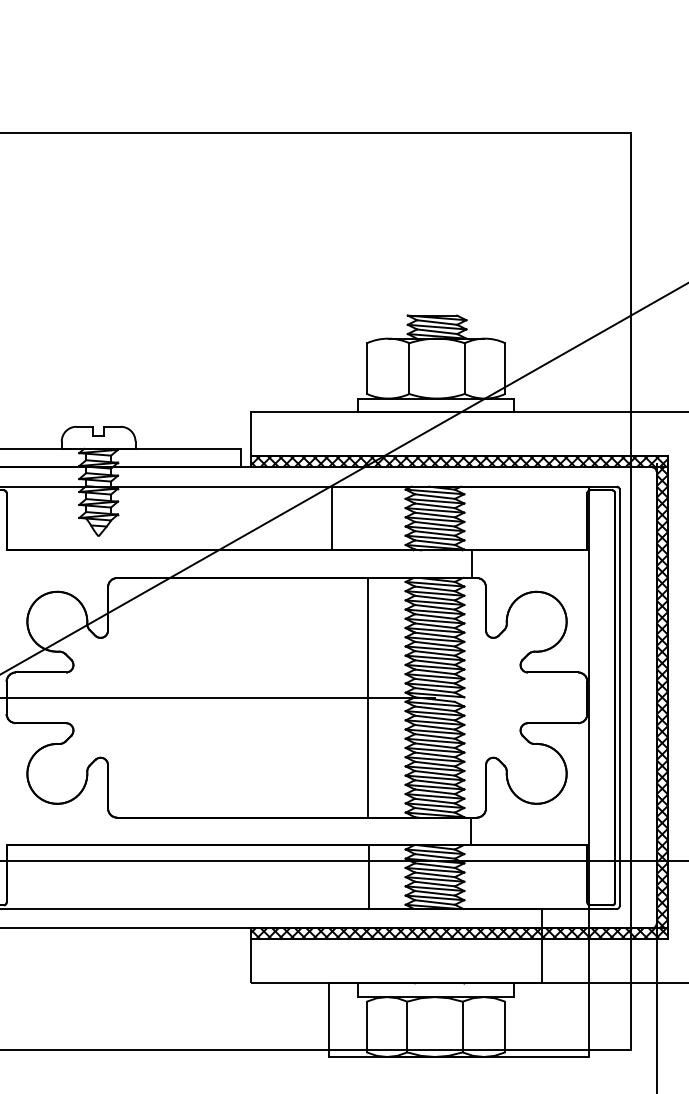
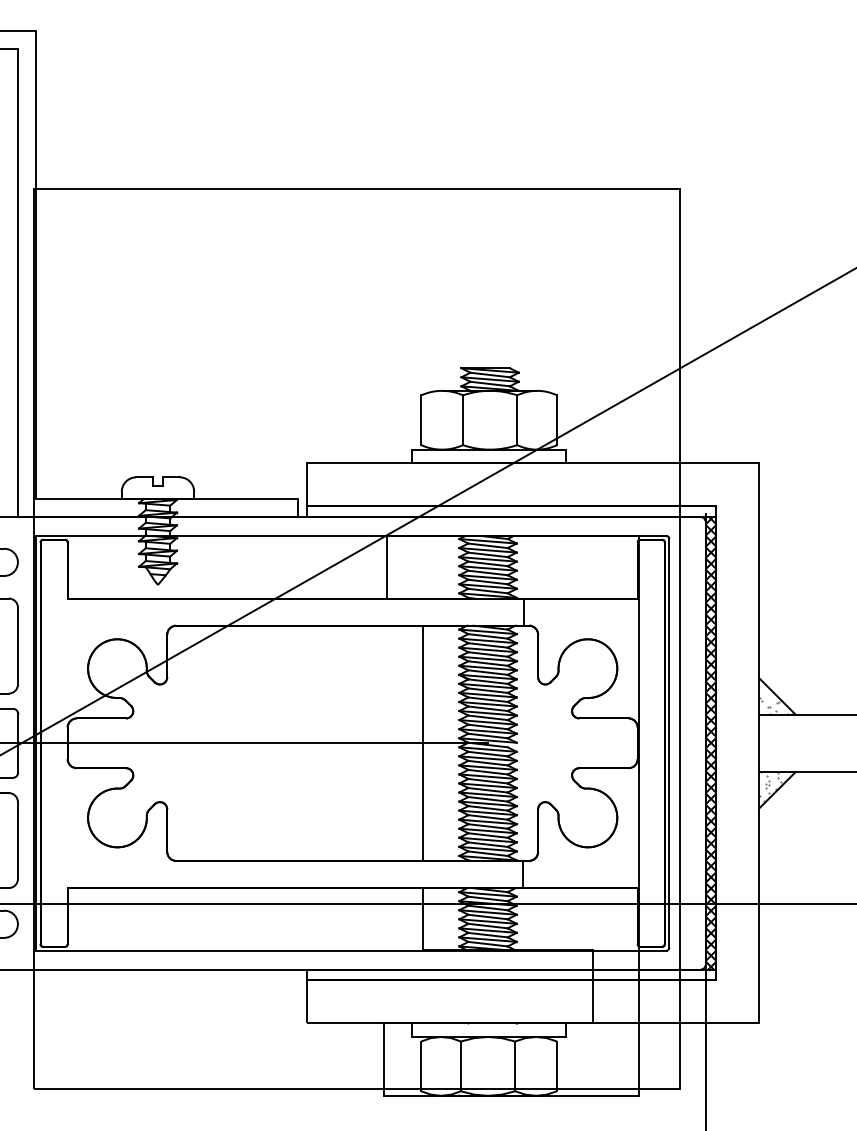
hatch: (458, 461) -> (511, 511), removed
hatch: (458, 933) -> (511, 974), removed

